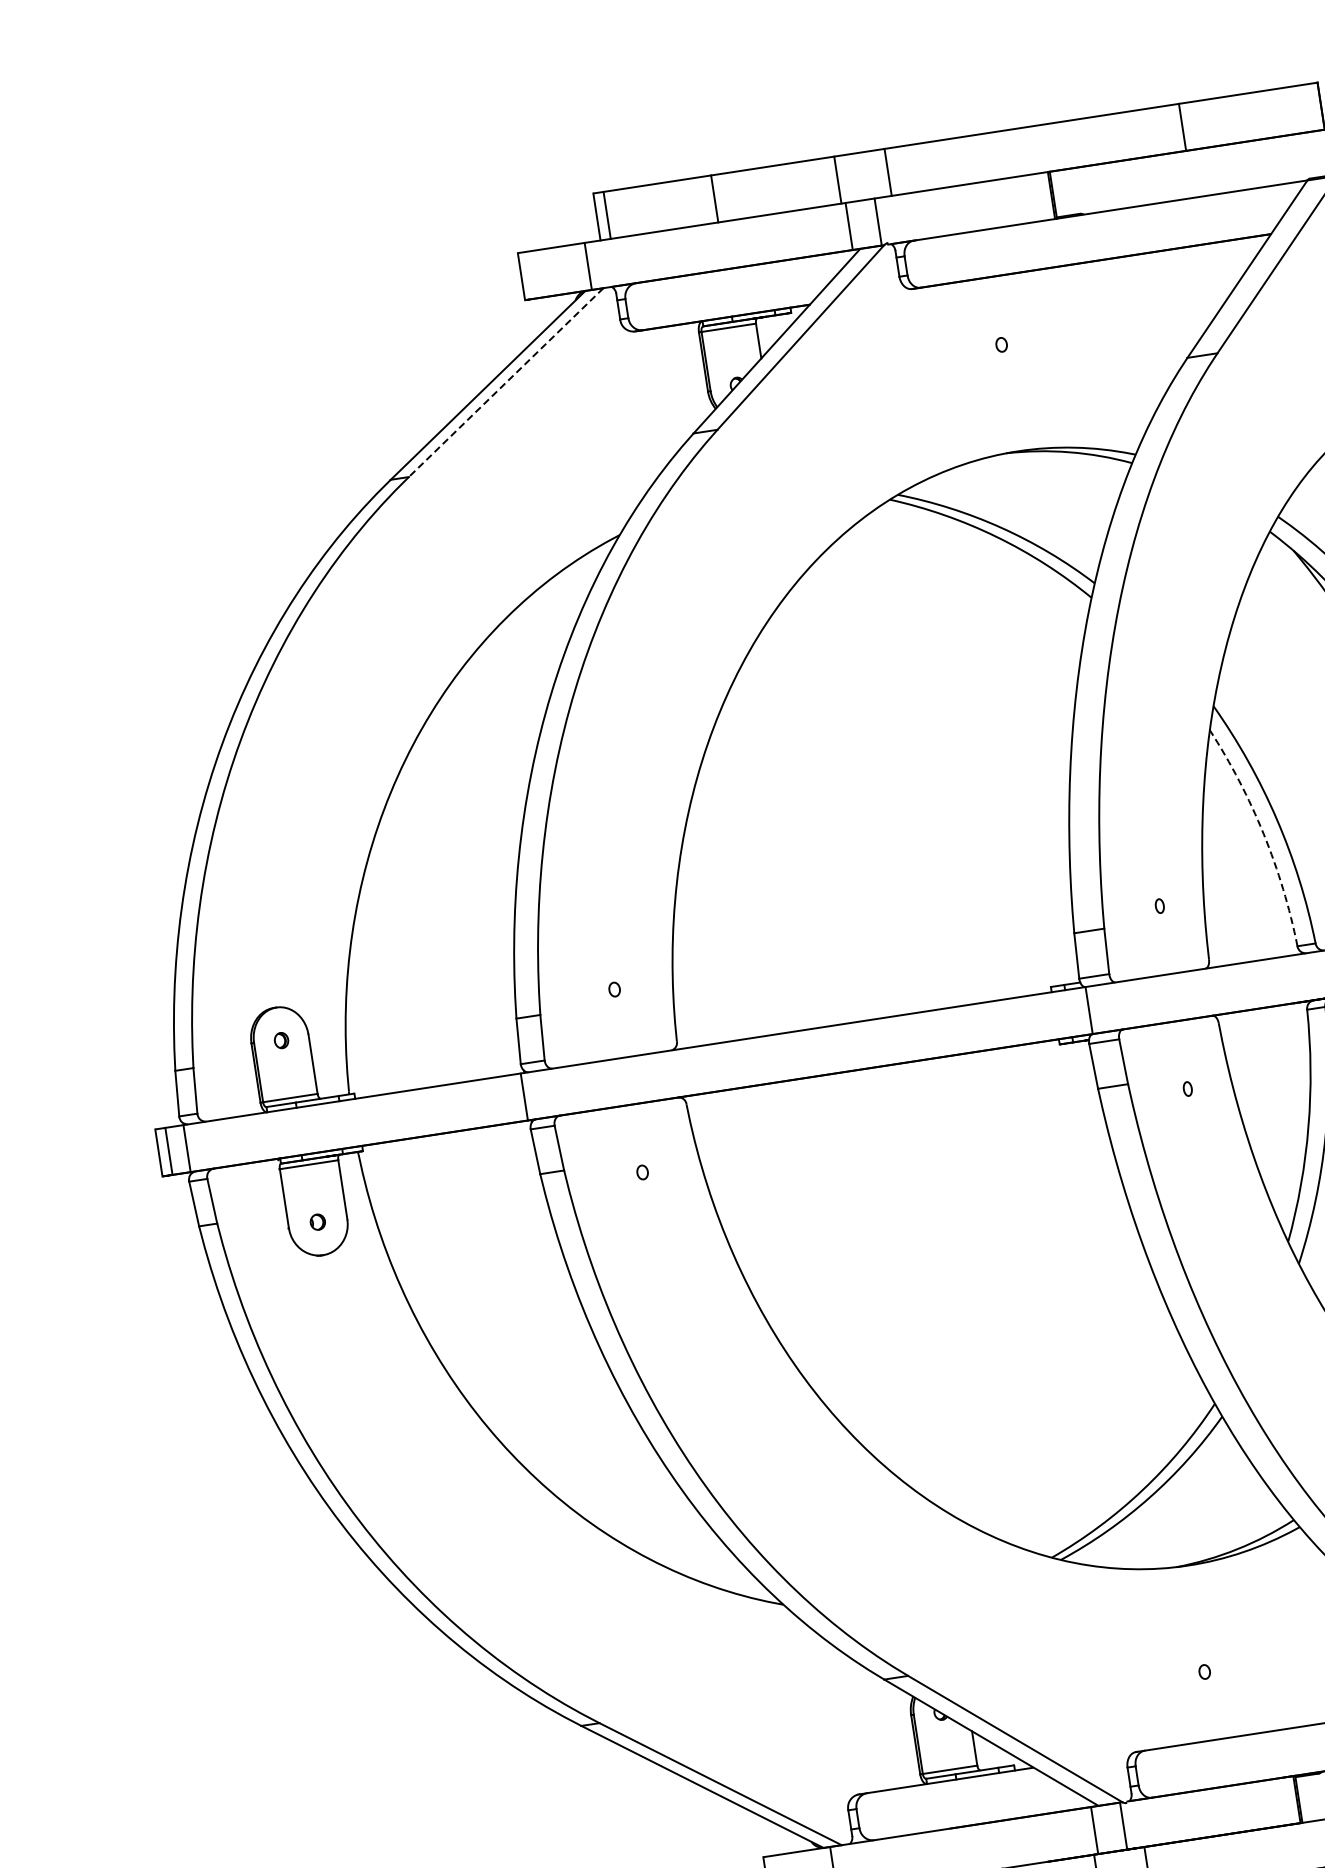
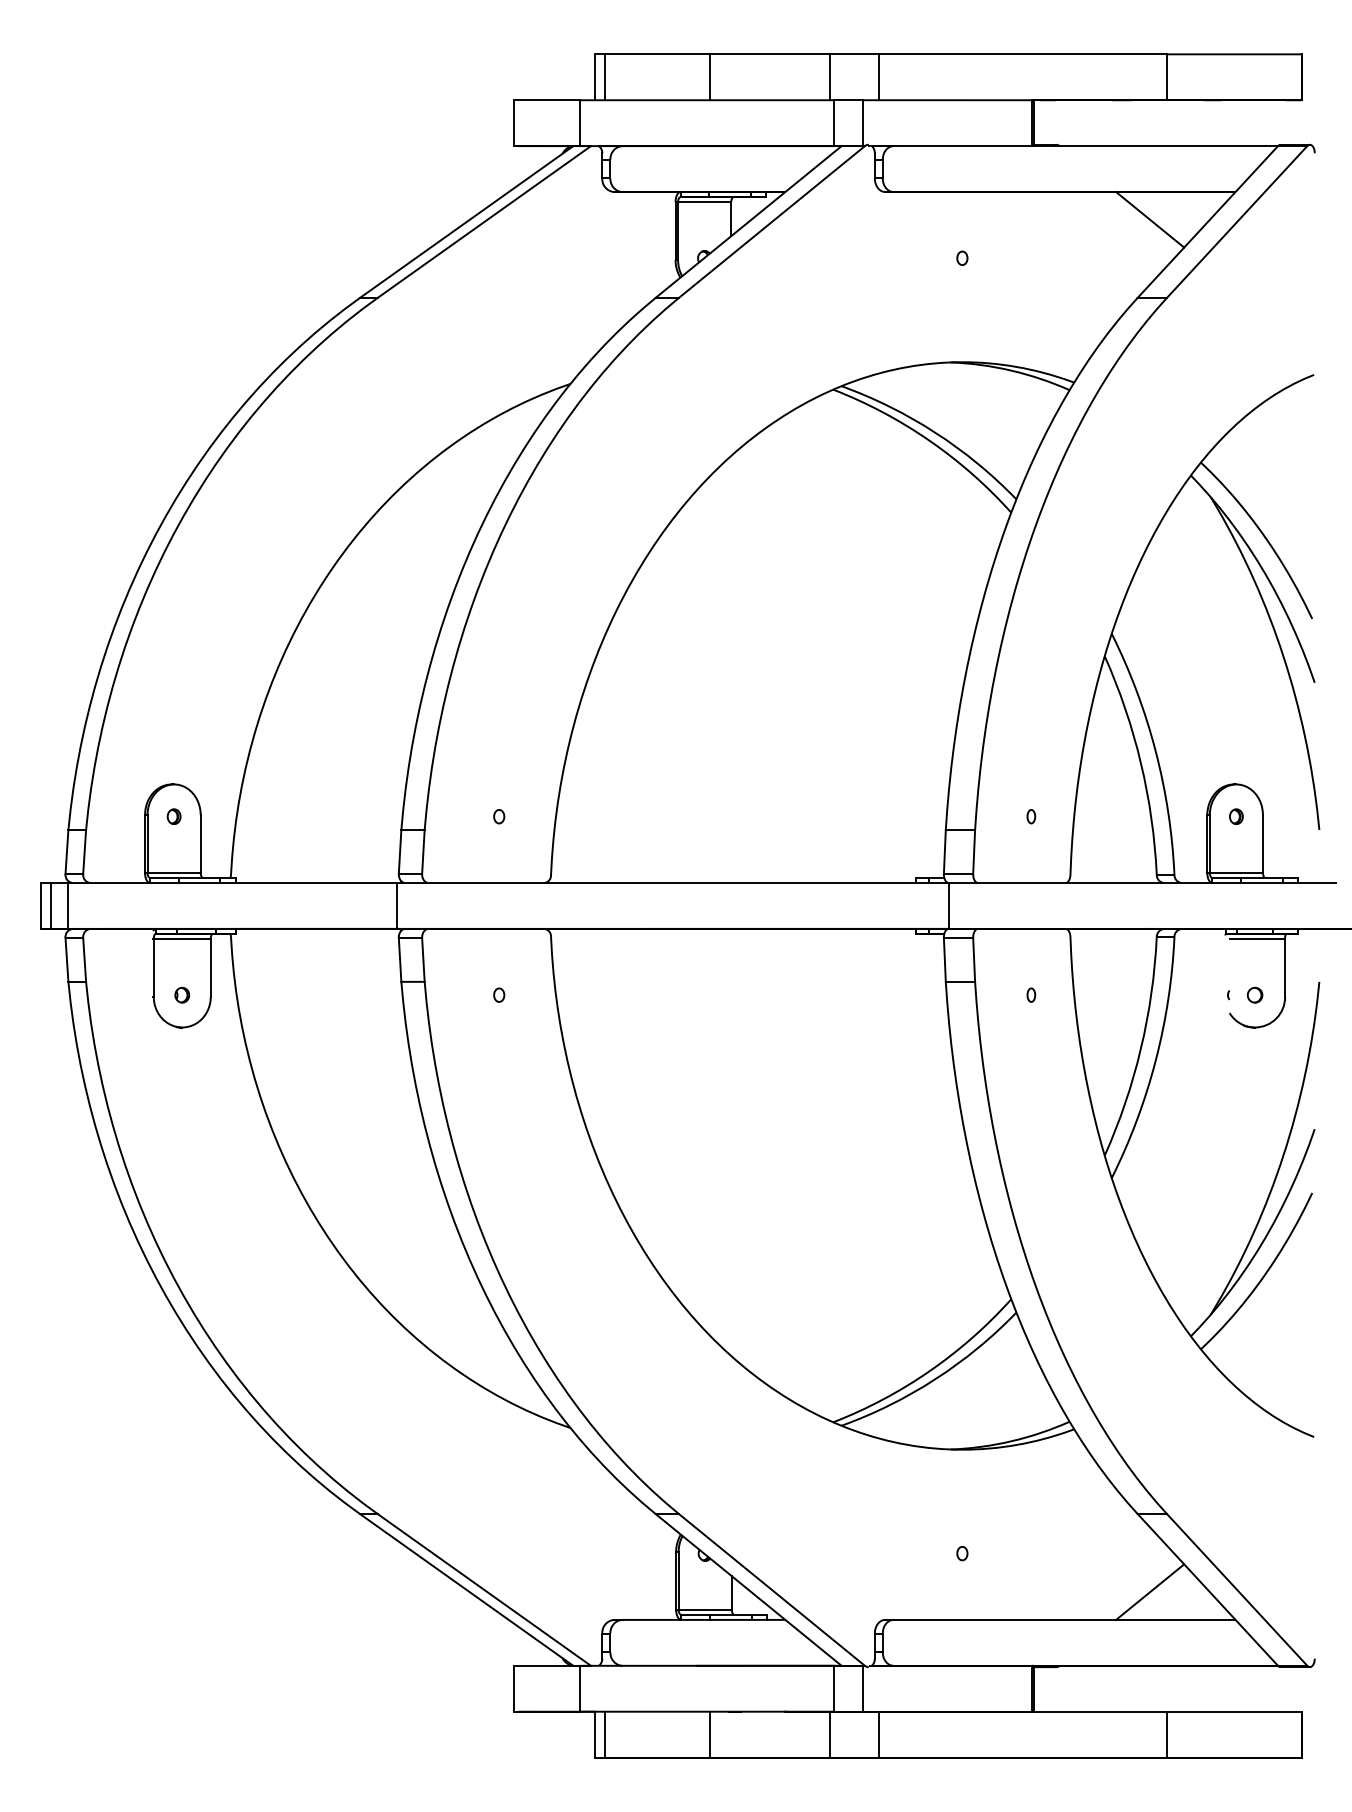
line: (1188, 275) -> (1150, 219), added
line: (506, 383) -> (484, 222), dashed -> solid
arc: (1263, 834) -> (1140, 763), dashed -> solid

